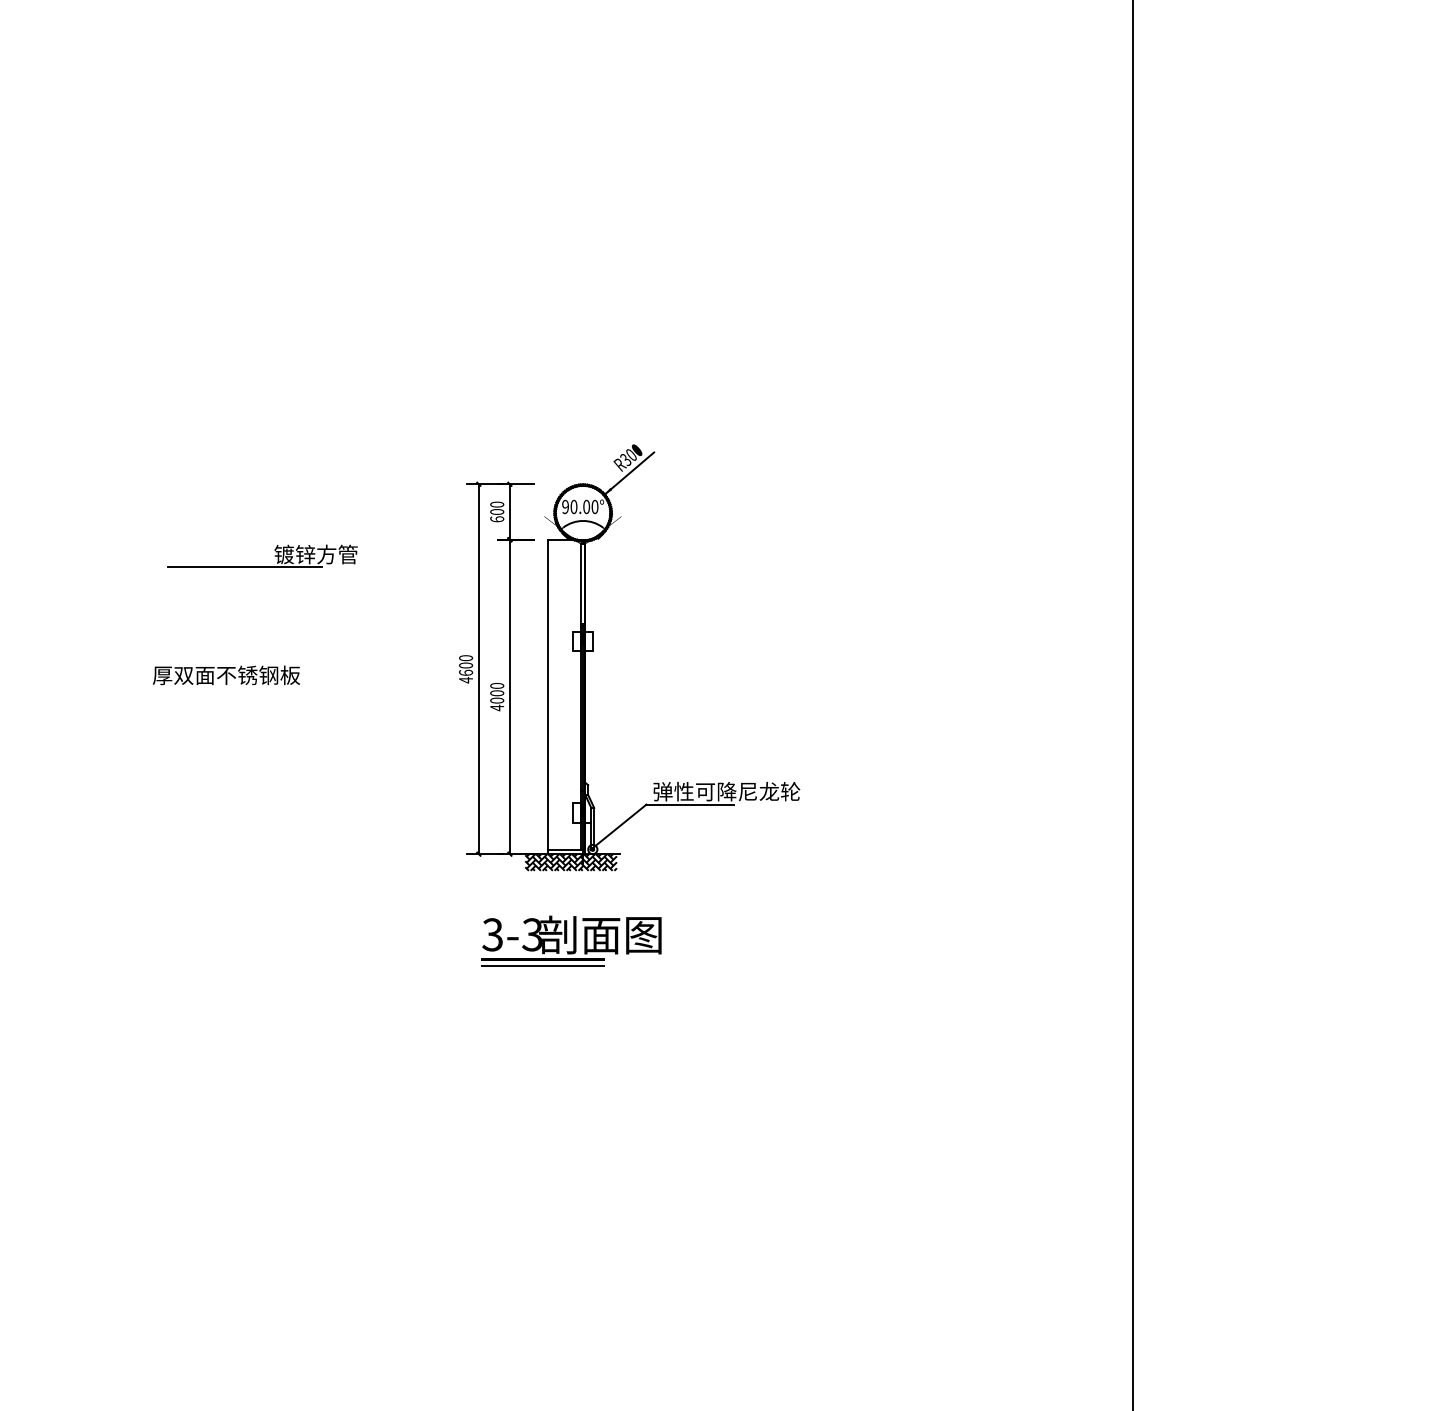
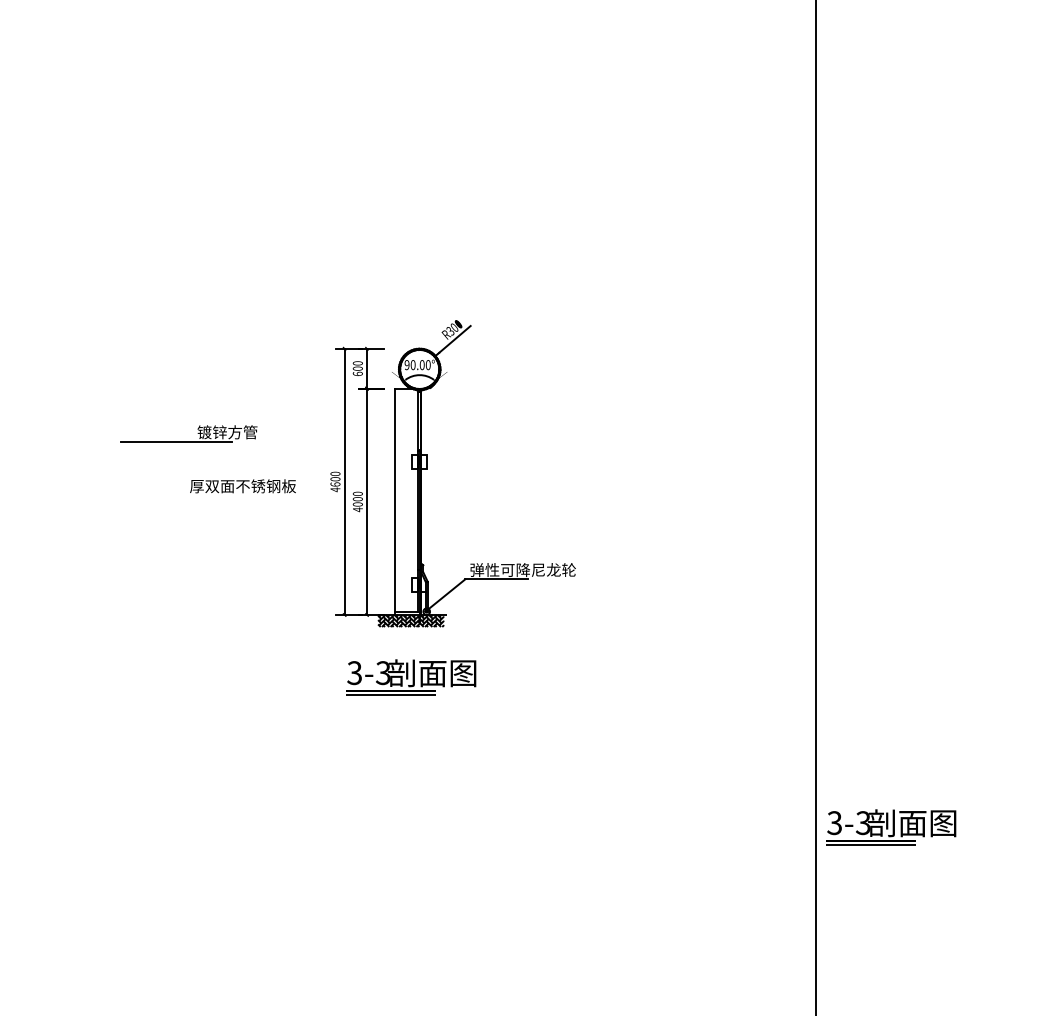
part: (261, 567) -> (188, 441), moved
text: (225, 675) -> (242, 486), moved
part: (1238, 1149) -> (891, 827), added

